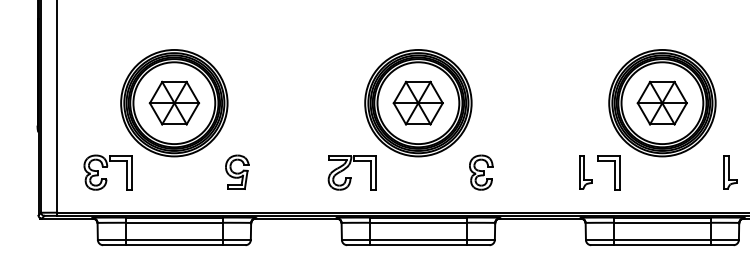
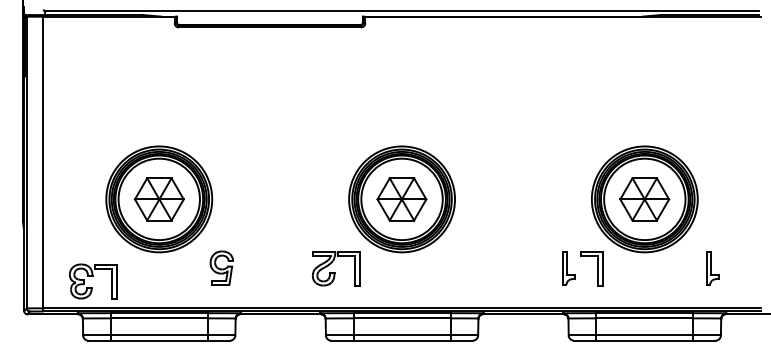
part: (108, 172) -> (93, 281), moved
part: (481, 172) -> (464, 268), removed

